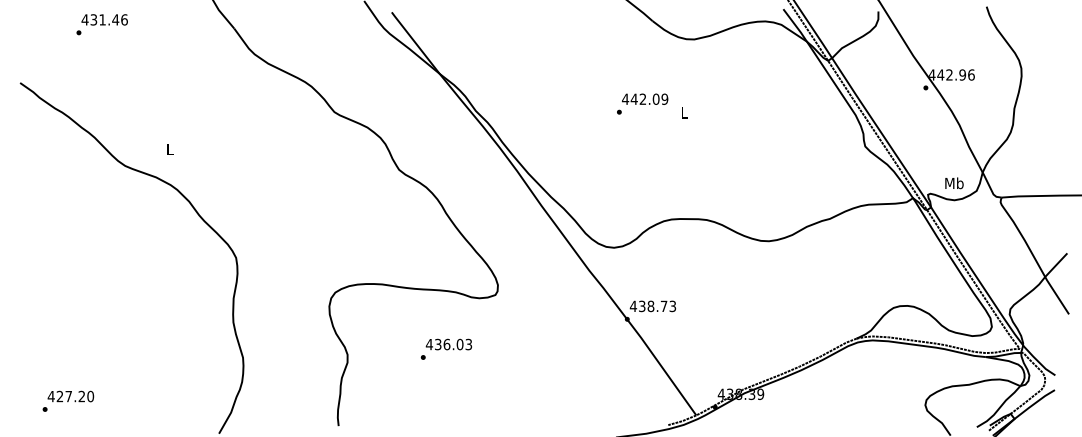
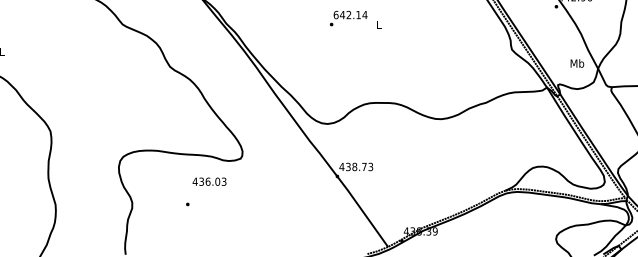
text: (644, 98) -> (350, 14), 442.09 -> 642.14
text: (954, 183) -> (577, 63), moved
text: (448, 344) -> (209, 181), moved

